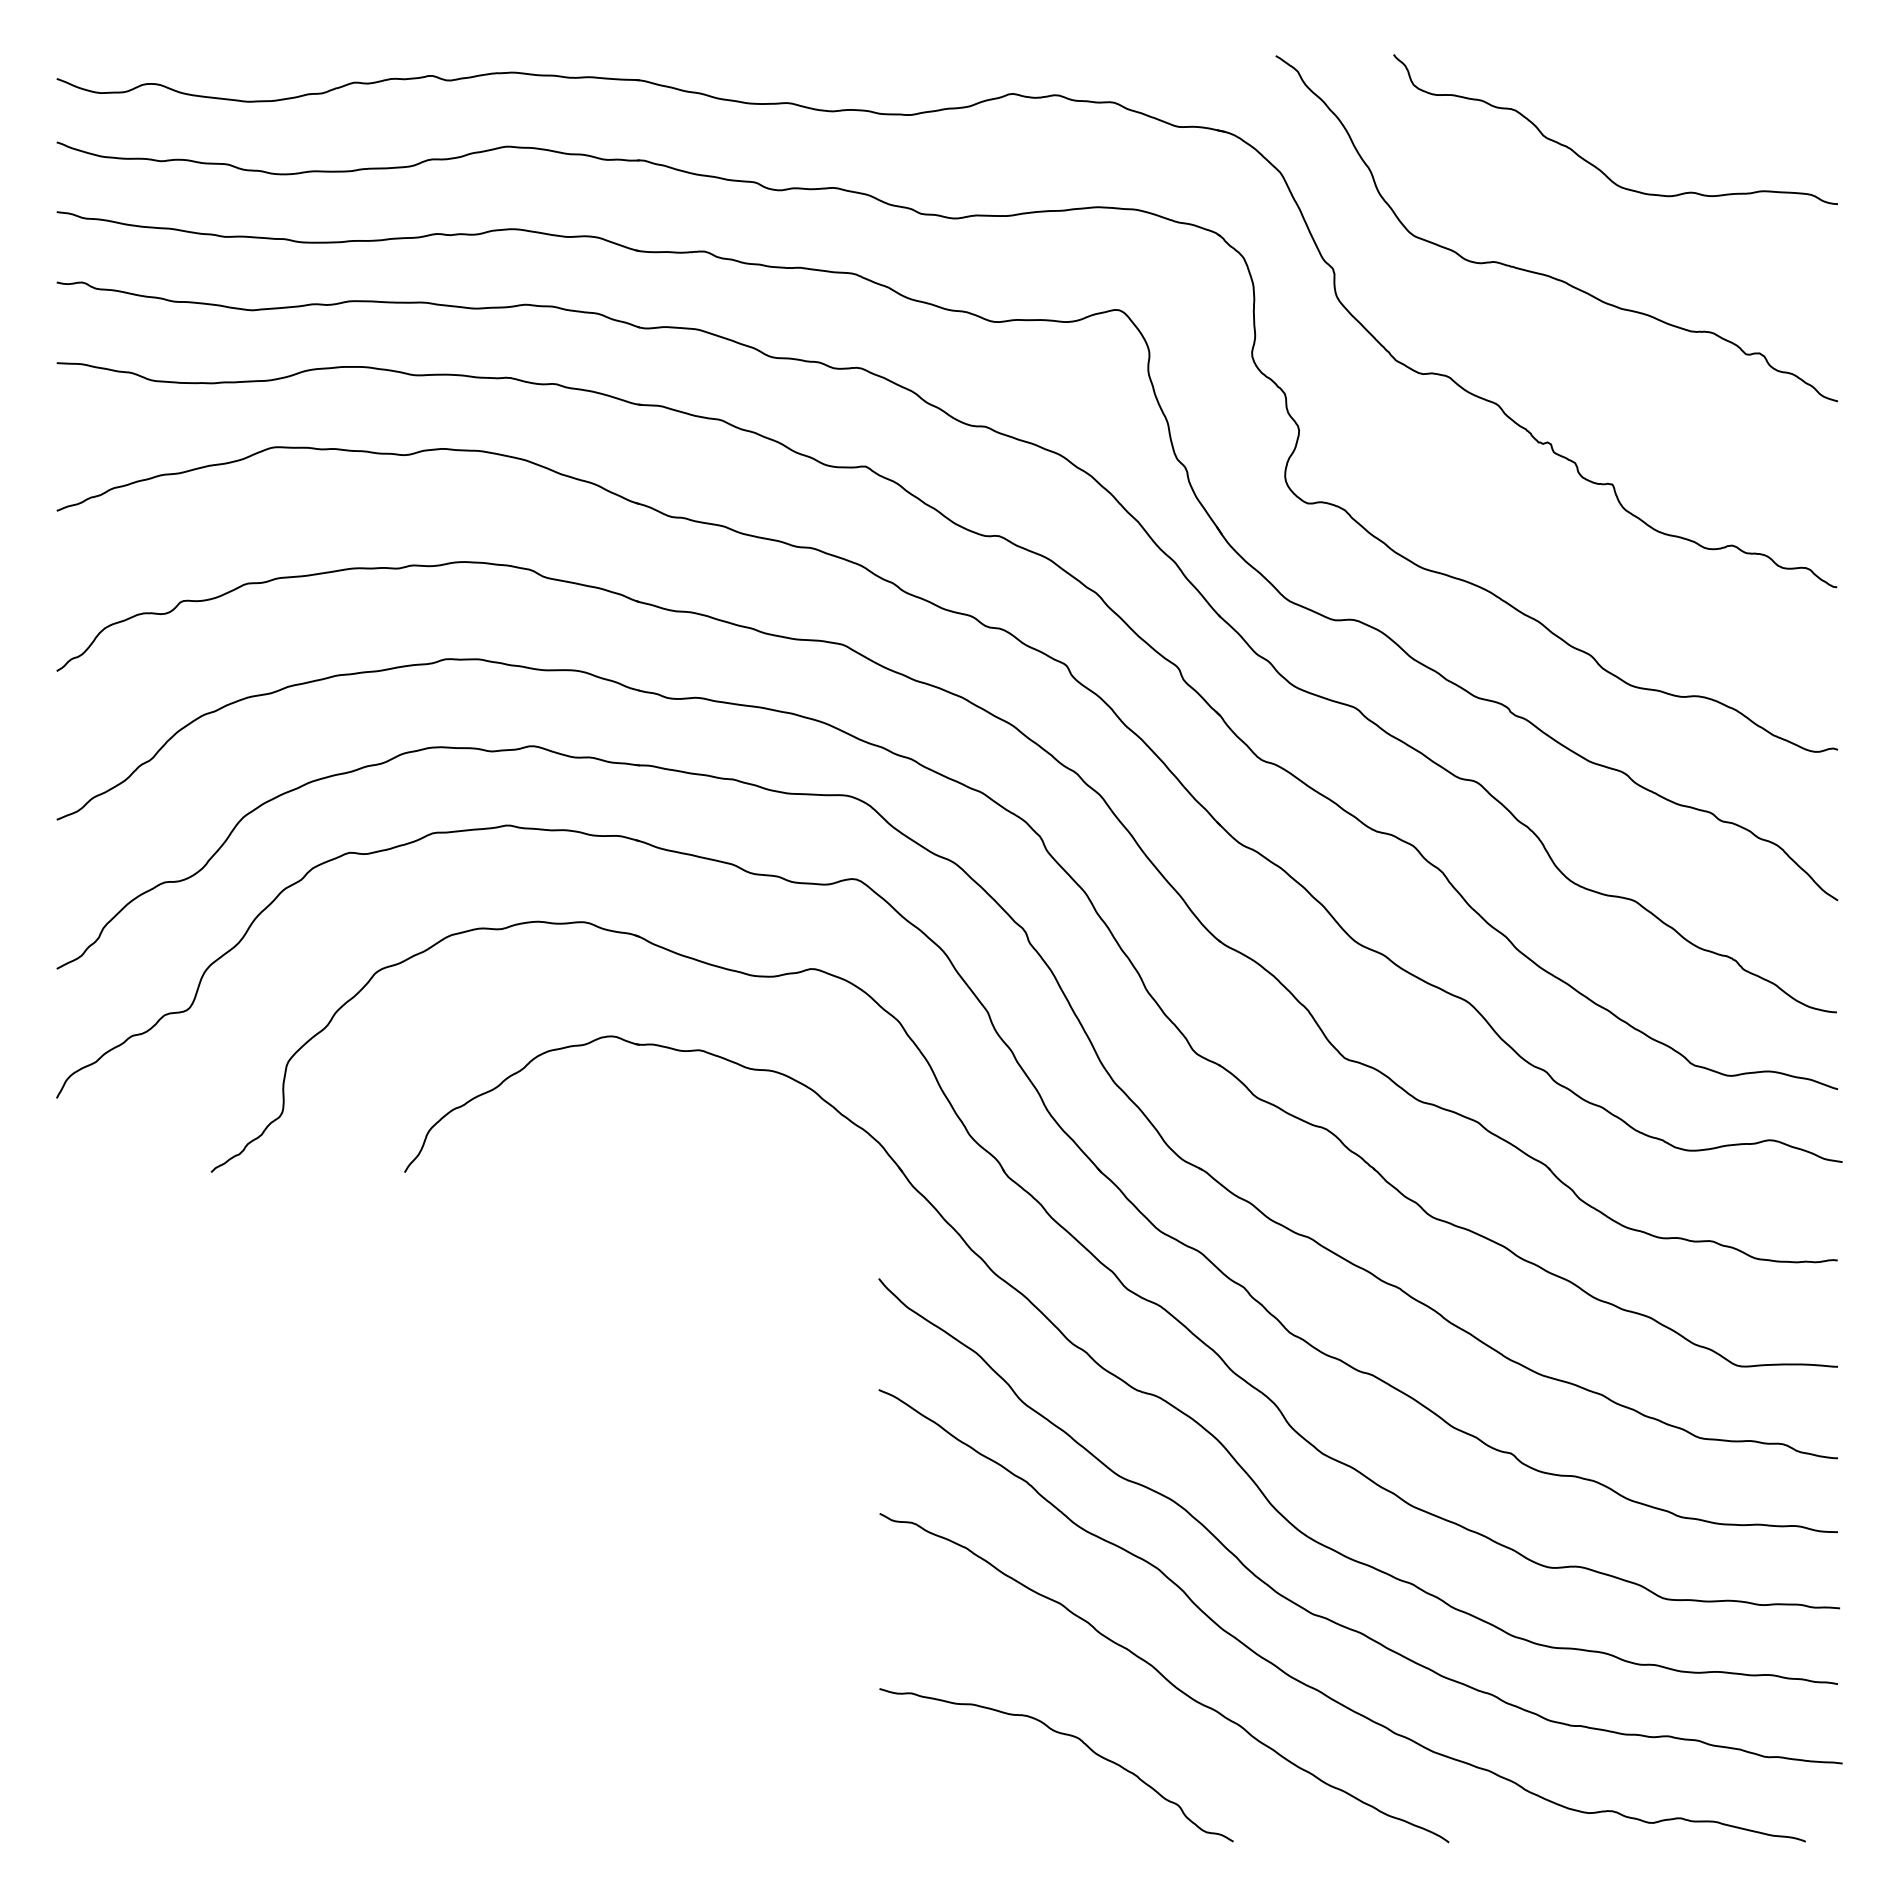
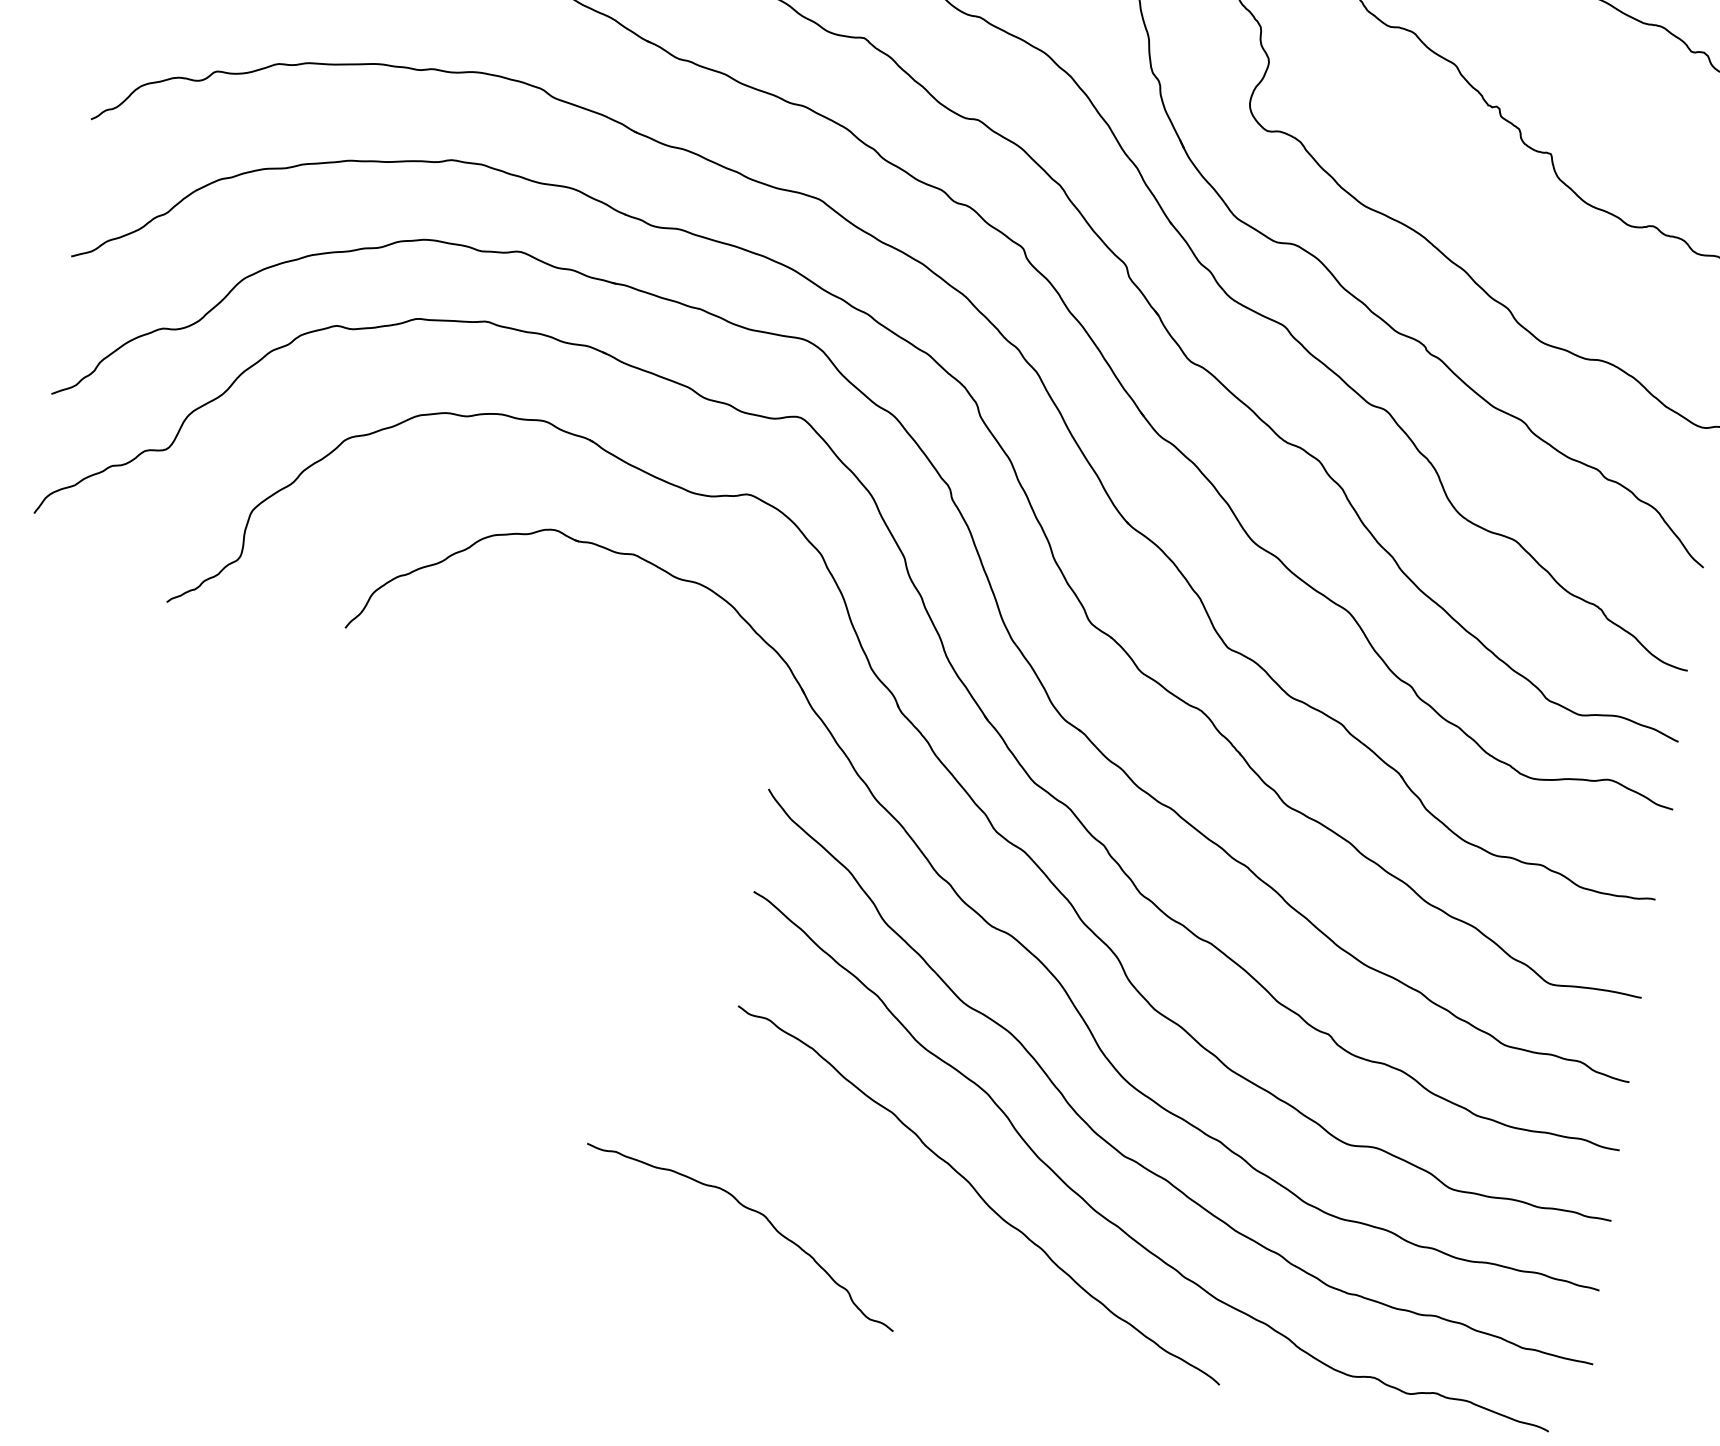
curve: (1060, 1734) -> (748, 1209), moved

